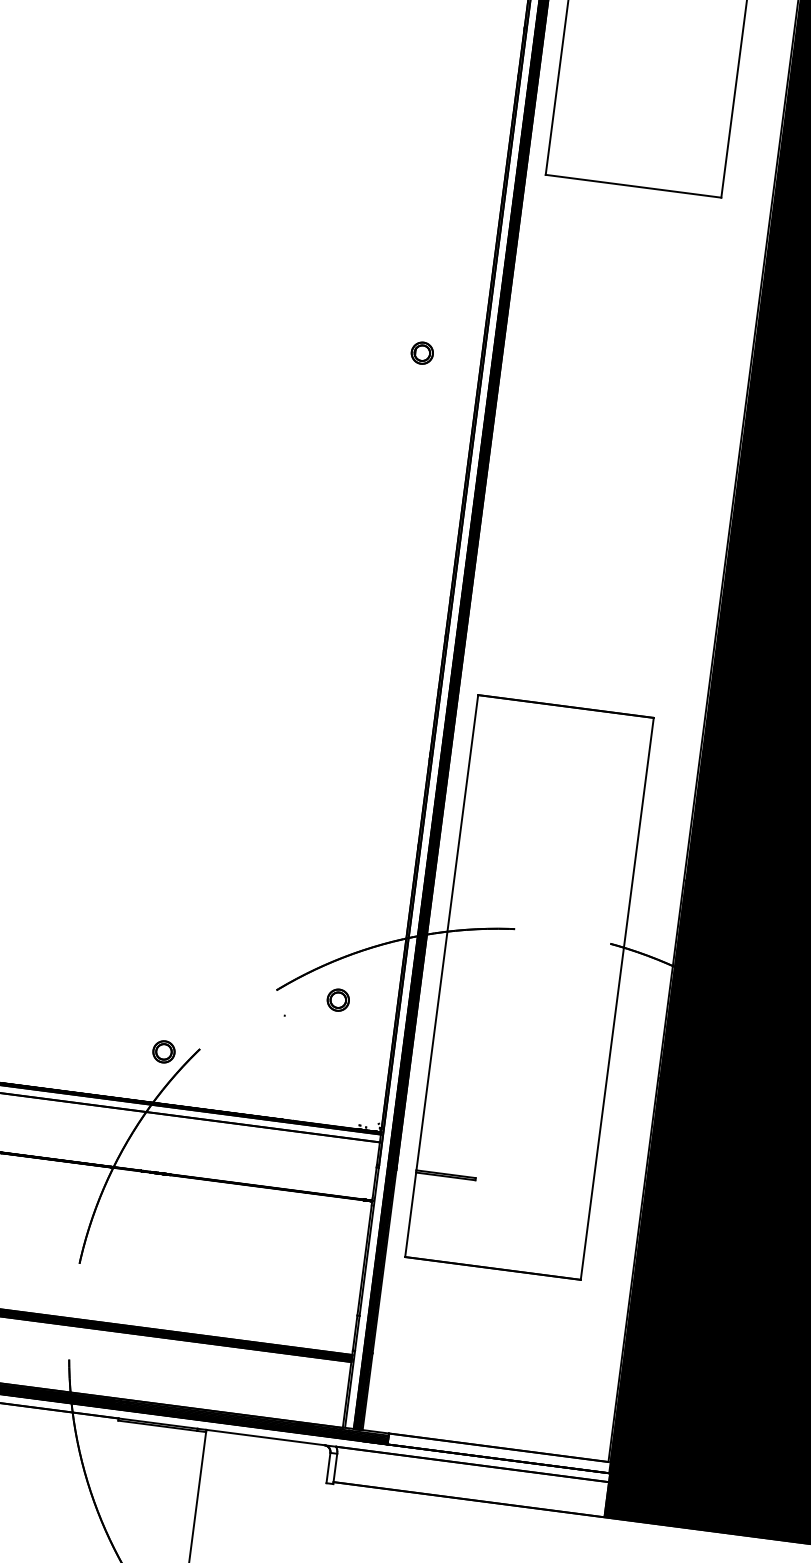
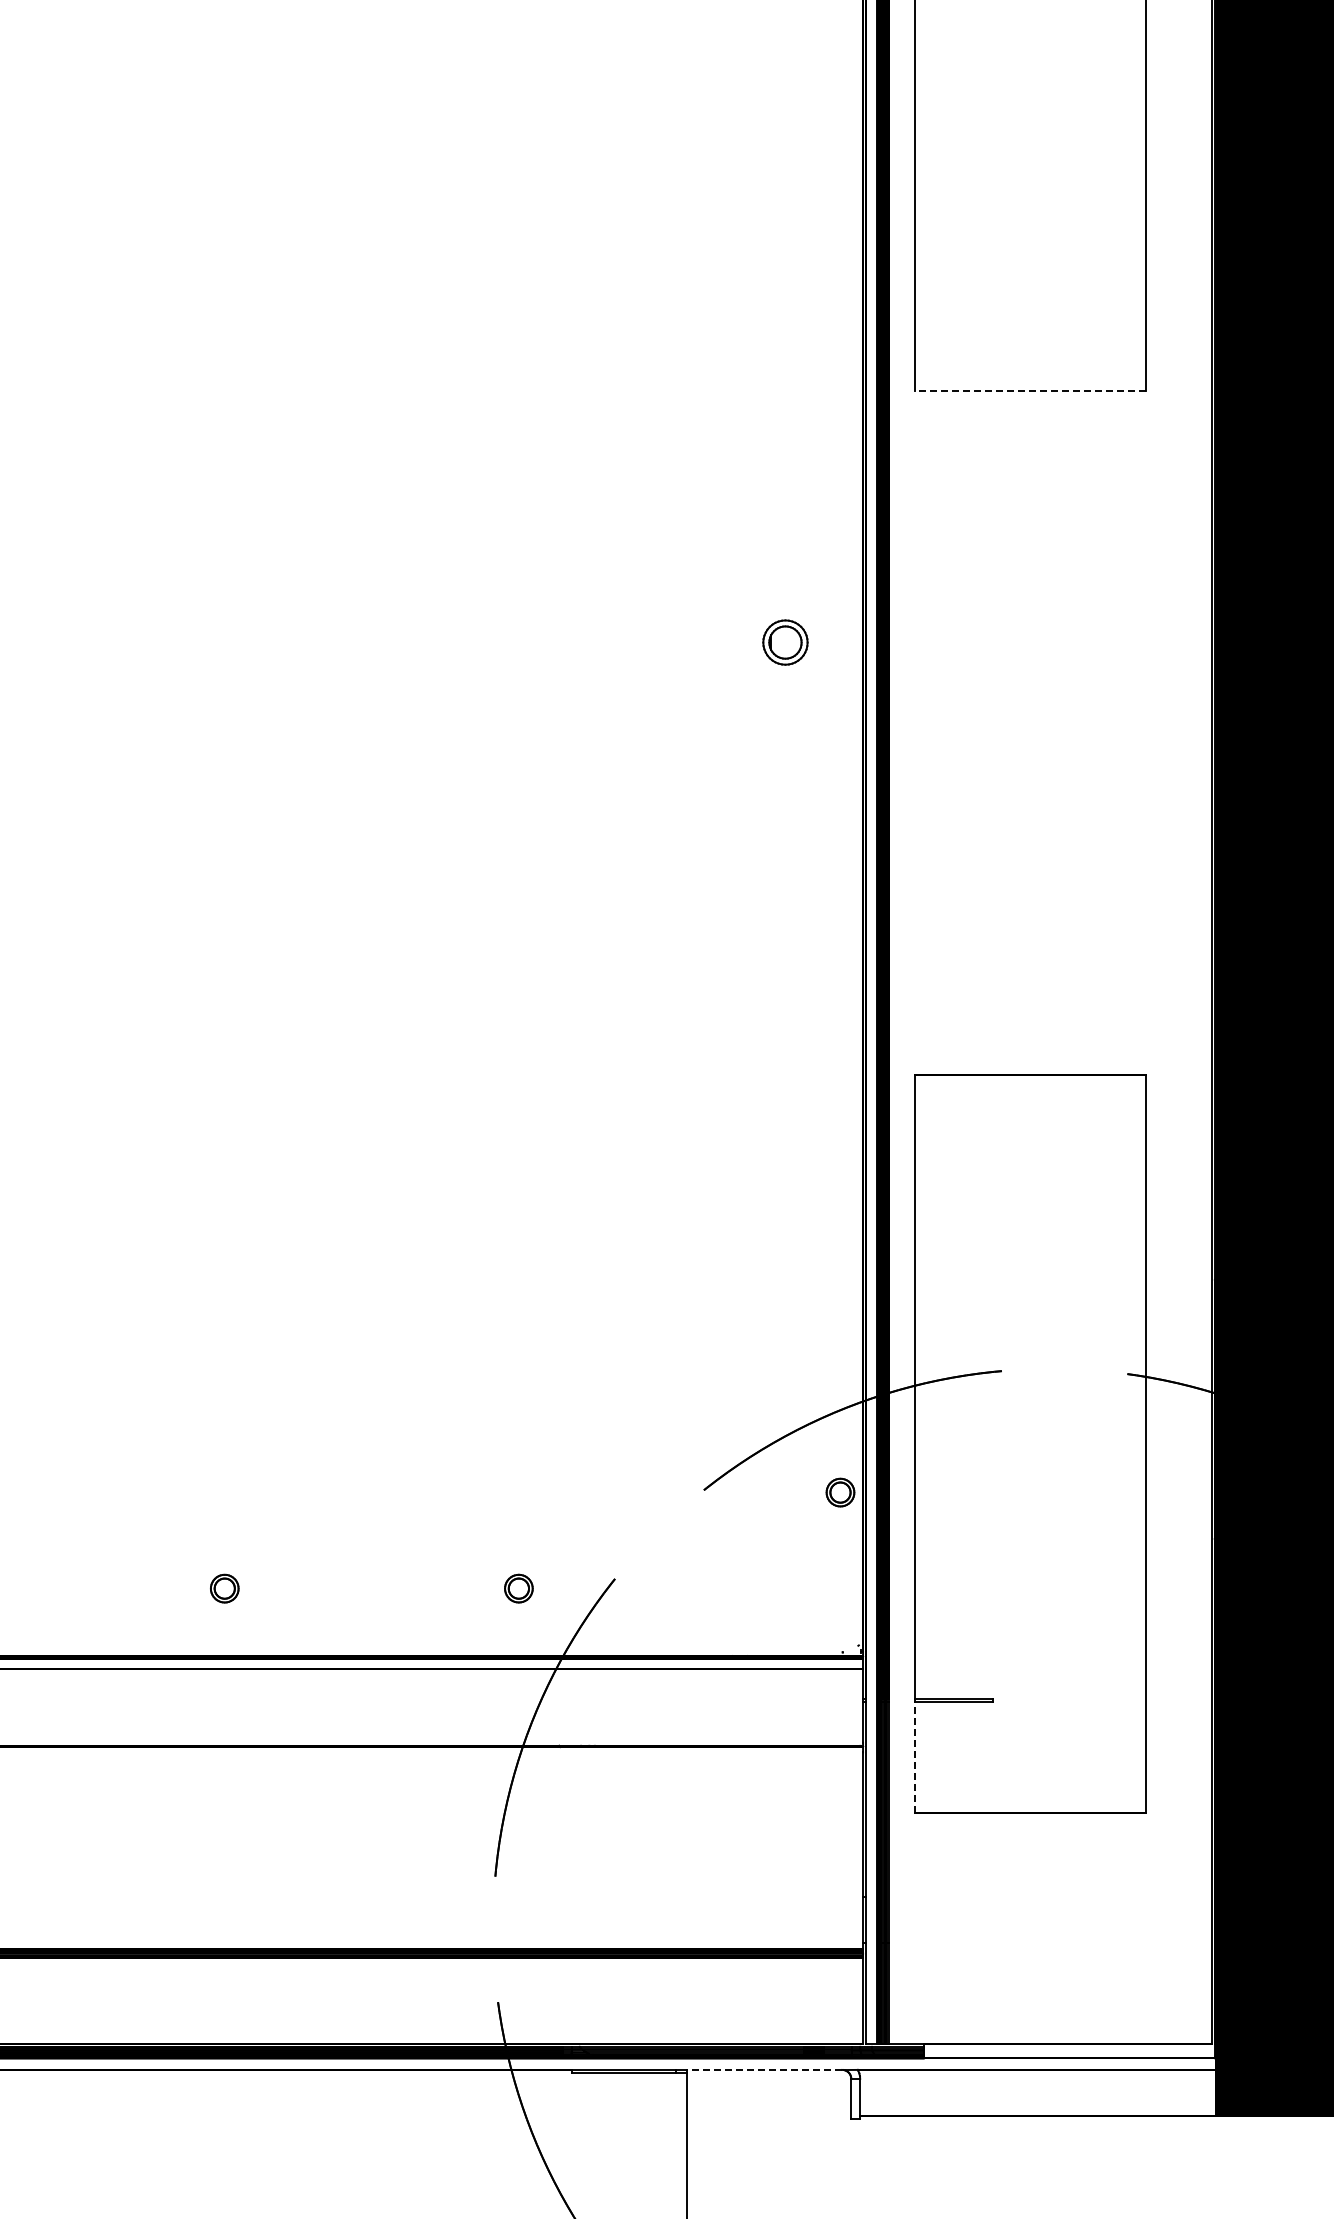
line: (632, 186) -> (1029, 391), solid -> dashed
part: (422, 353) -> (785, 642), size x1.6
part: (338, 1000) -> (840, 1492), moved
part: (163, 1051) -> (518, 1588), moved
line: (410, 1214) -> (914, 1757), solid -> dashed
line: (265, 1437) -> (764, 2069), solid -> dashed

